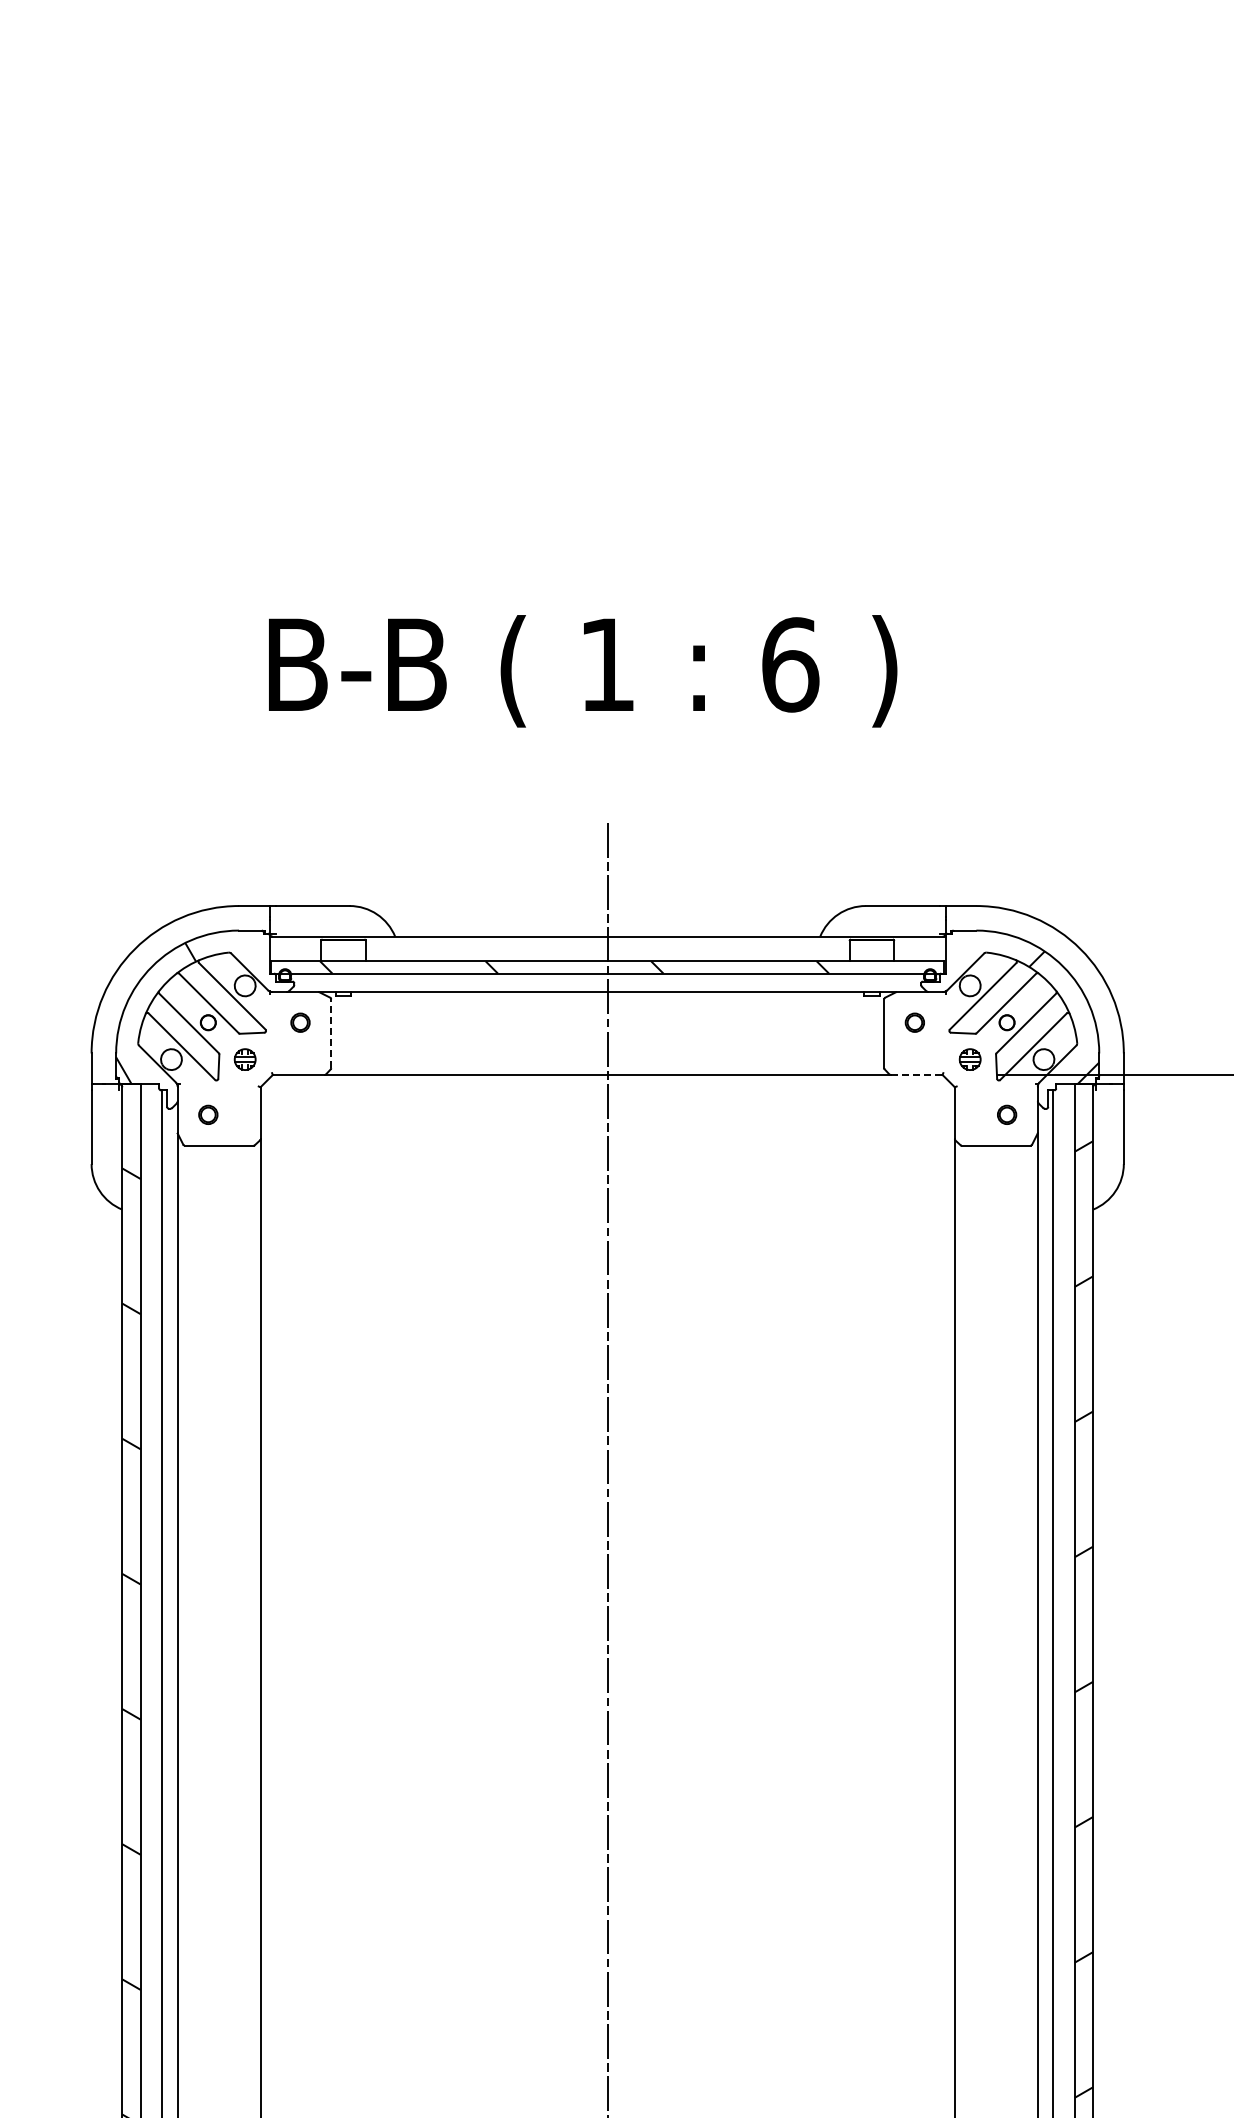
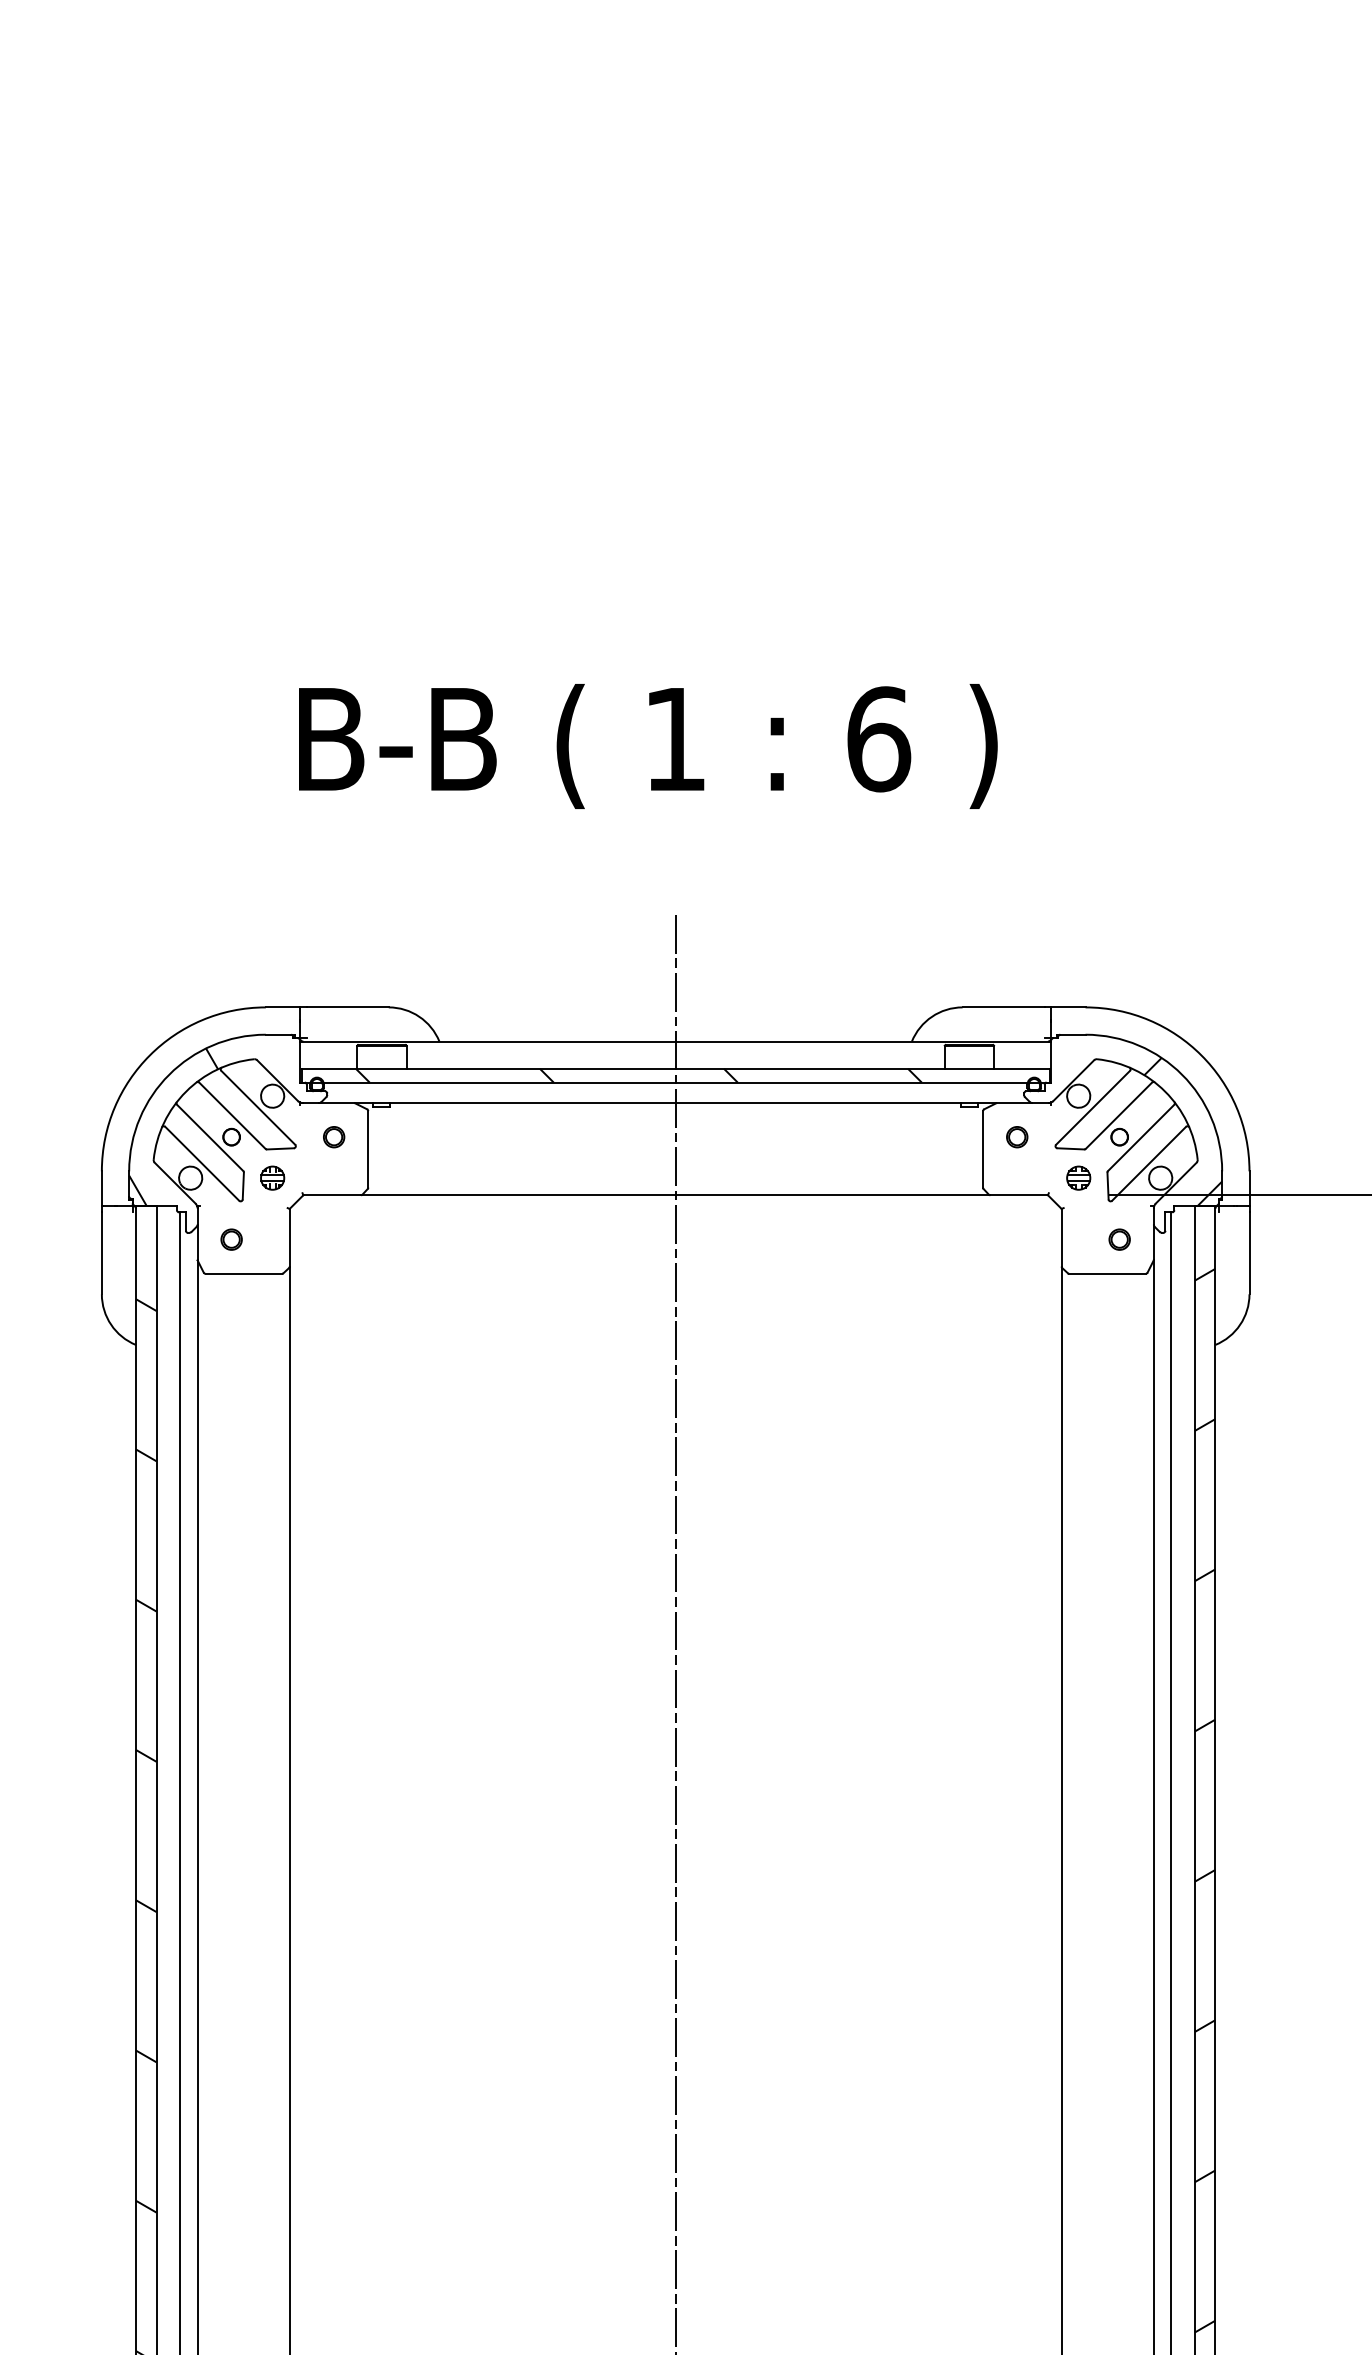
line: (331, 1033) -> (368, 1149), dashed -> solid
line: (916, 1074) -> (1018, 1194), dashed -> solid

